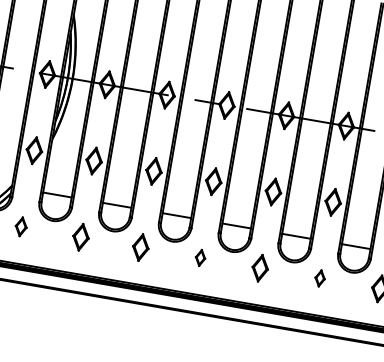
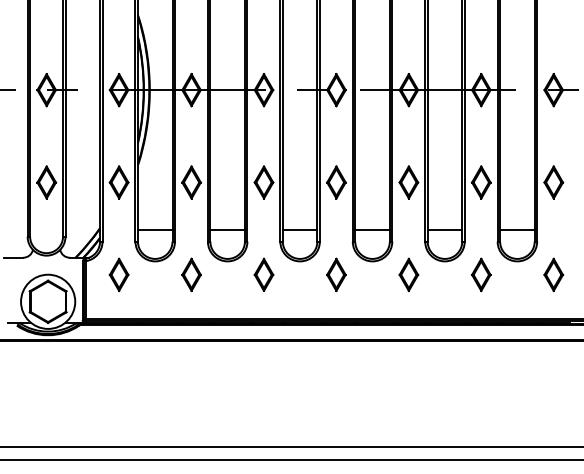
part: (20, 226) -> (118, 274), size x1.43
part: (200, 257) -> (336, 274), size x1.67
part: (320, 278) -> (481, 274), size x1.67

